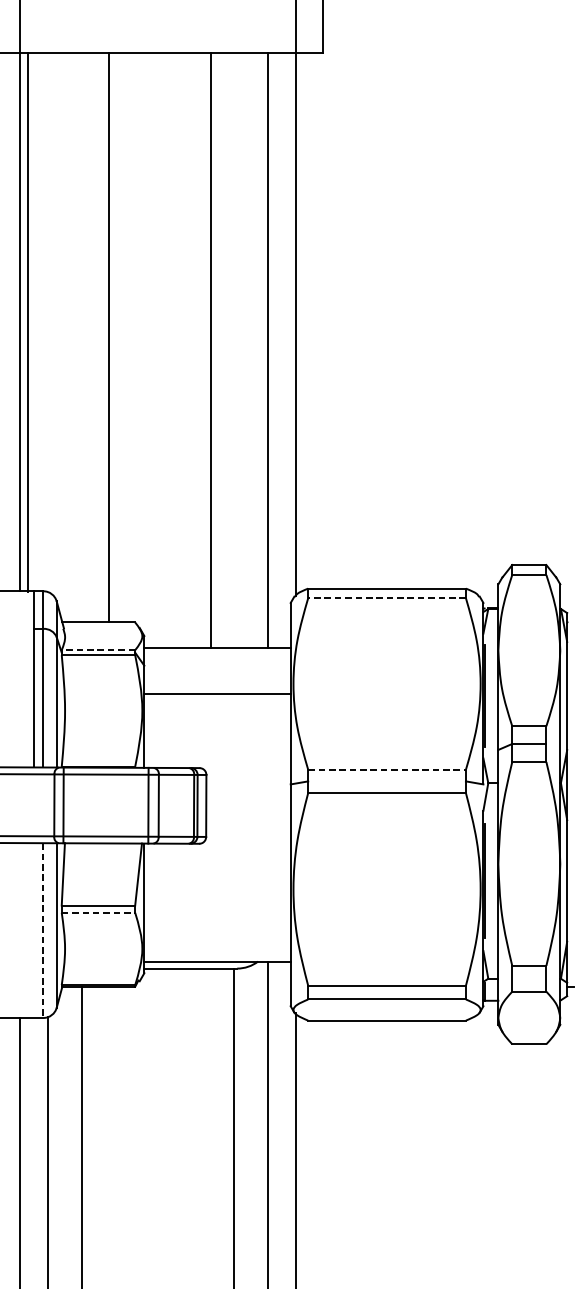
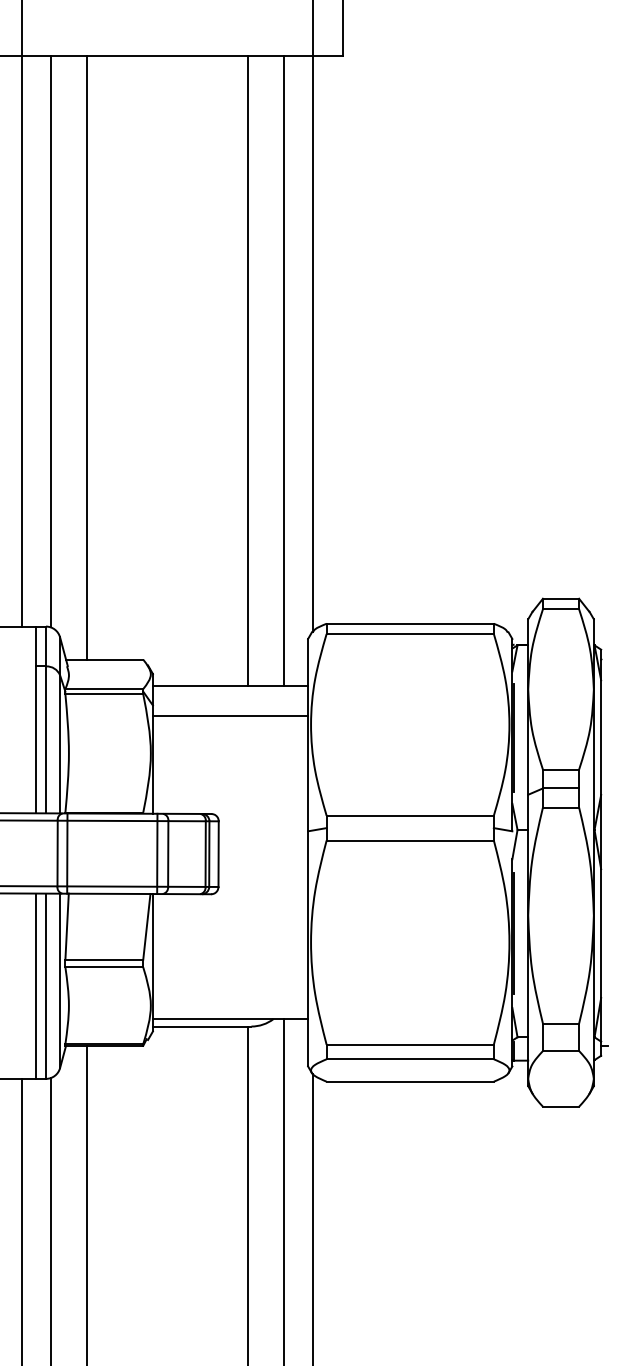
line: (27, 322) -> (50, 341), moved
line: (109, 337) -> (87, 357), moved
line: (210, 350) -> (247, 371), moved
line: (387, 597) -> (410, 633), dashed -> solid
line: (98, 650) -> (104, 689), dashed -> solid
line: (217, 694) -> (230, 715), moved
line: (387, 769) -> (410, 815), dashed -> solid
line: (98, 912) -> (104, 967), dashed -> solid
line: (34, 929) -> (36, 985), added
line: (43, 930) -> (46, 986), dashed -> solid

